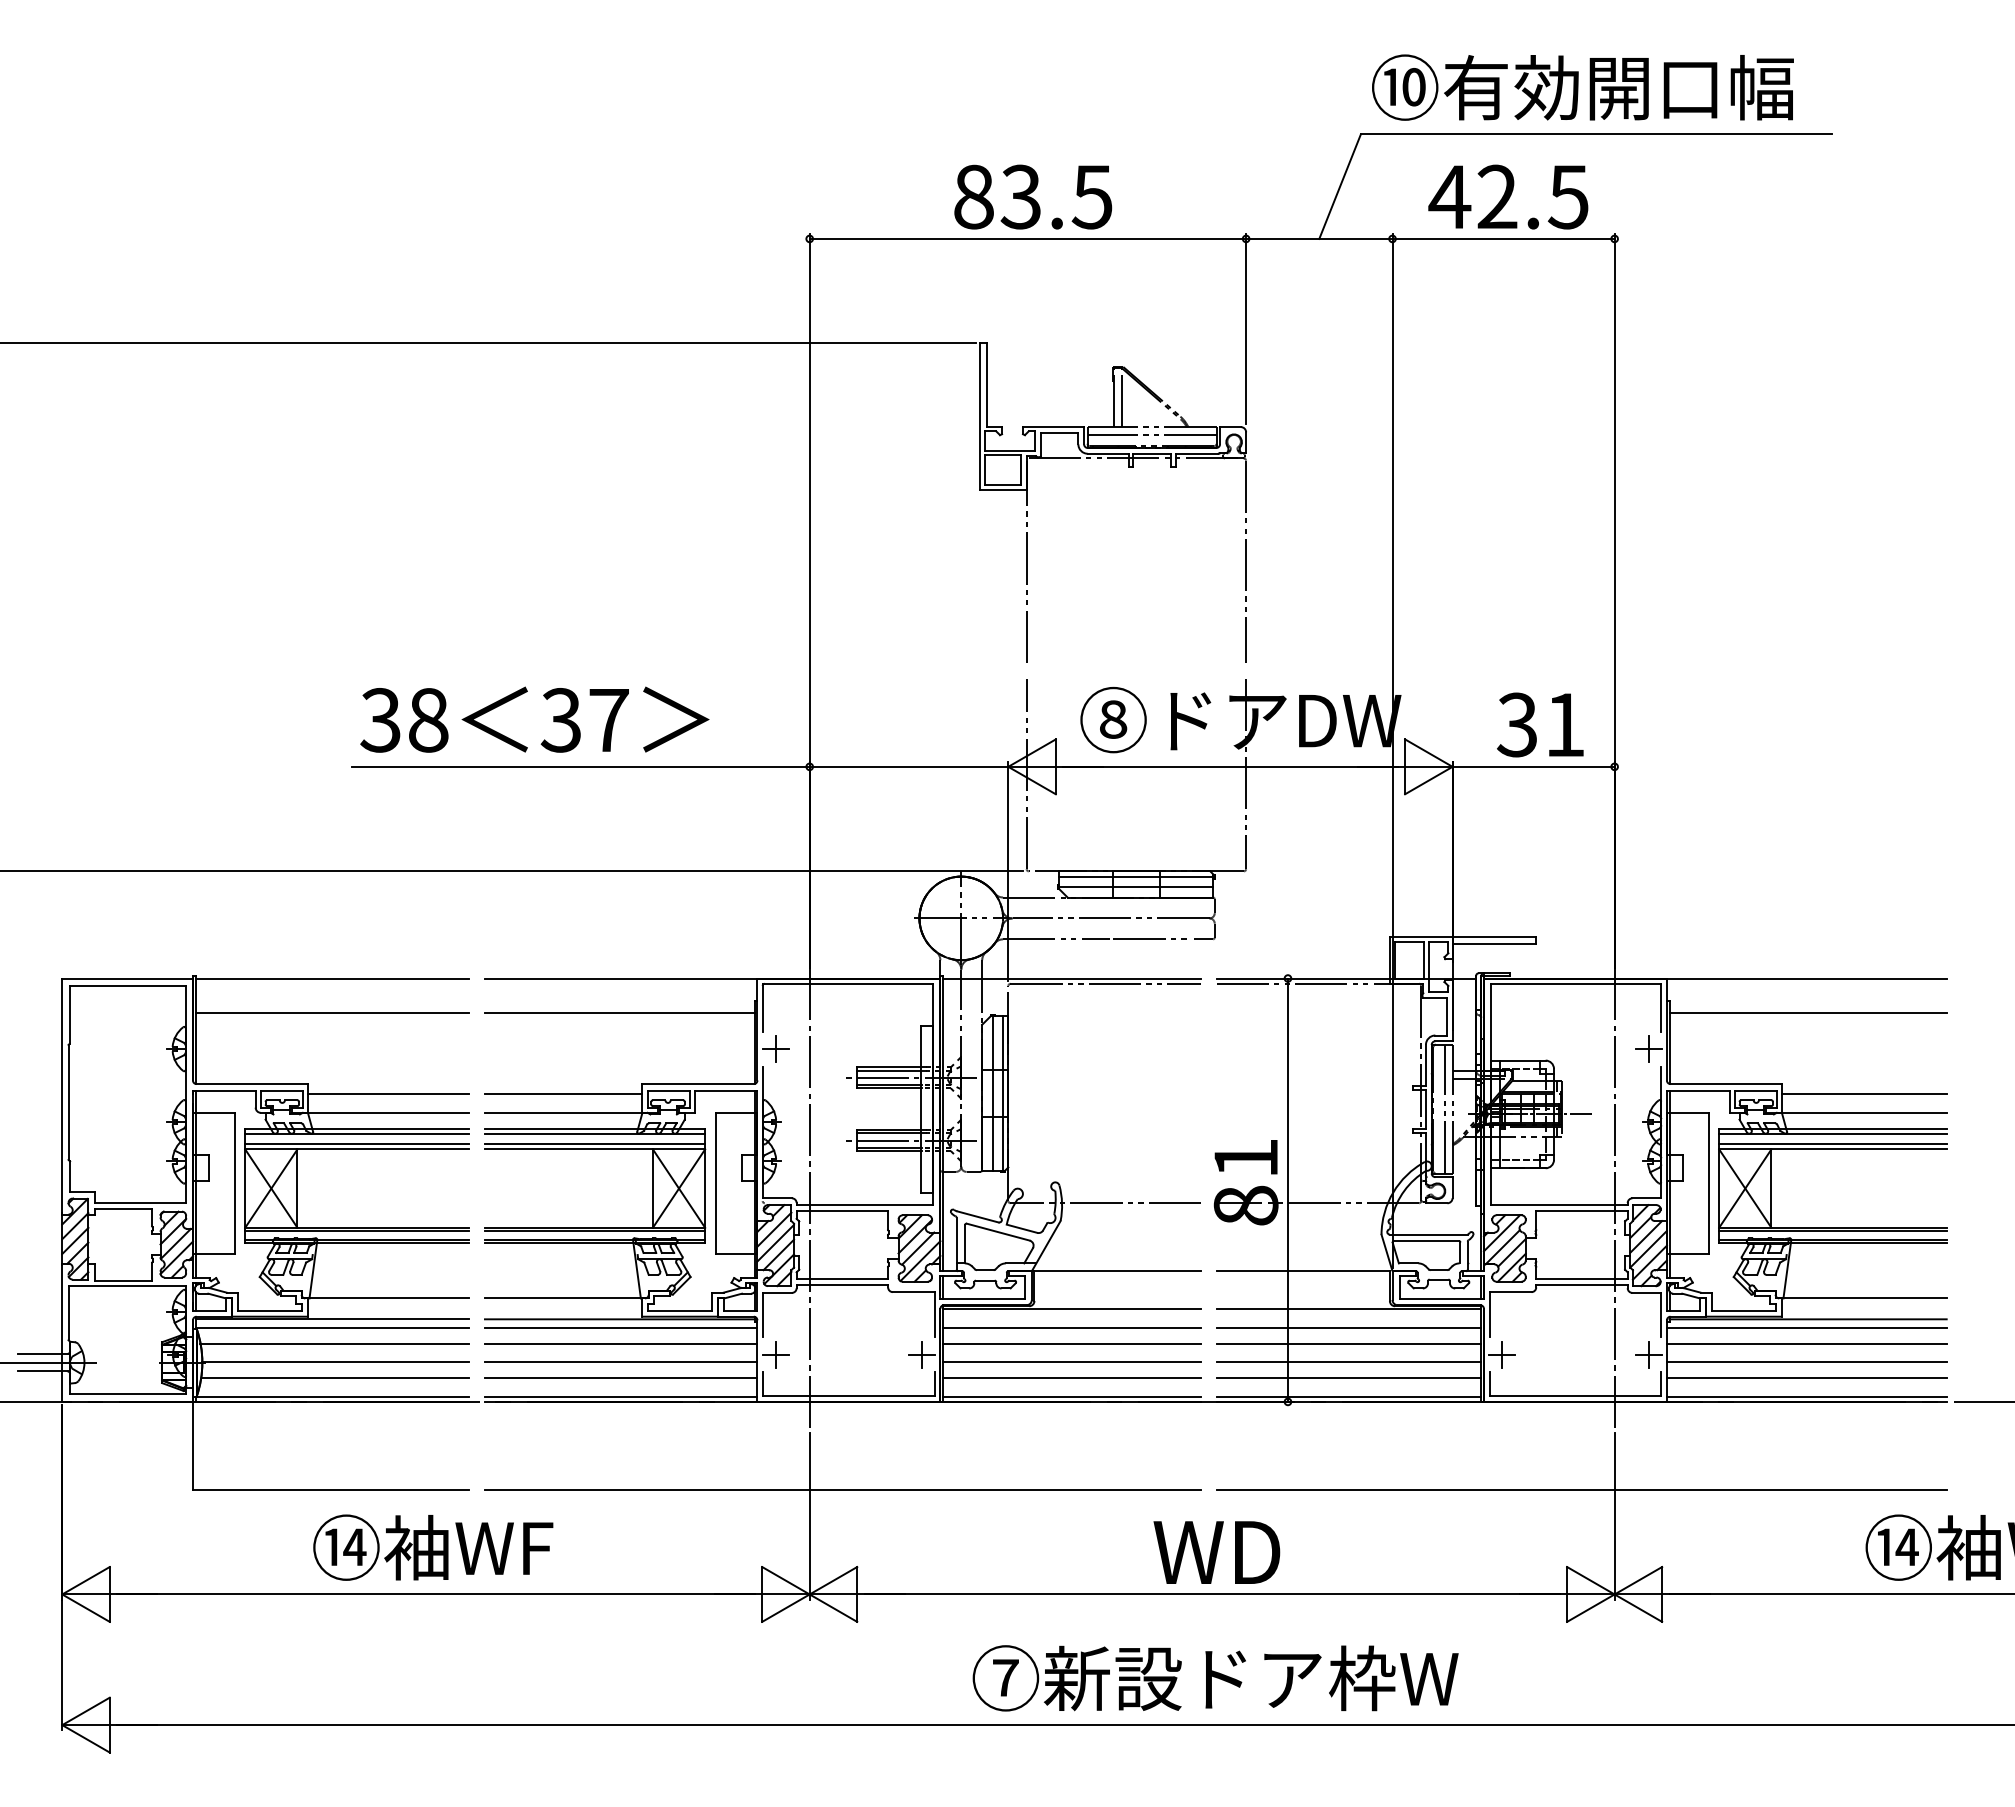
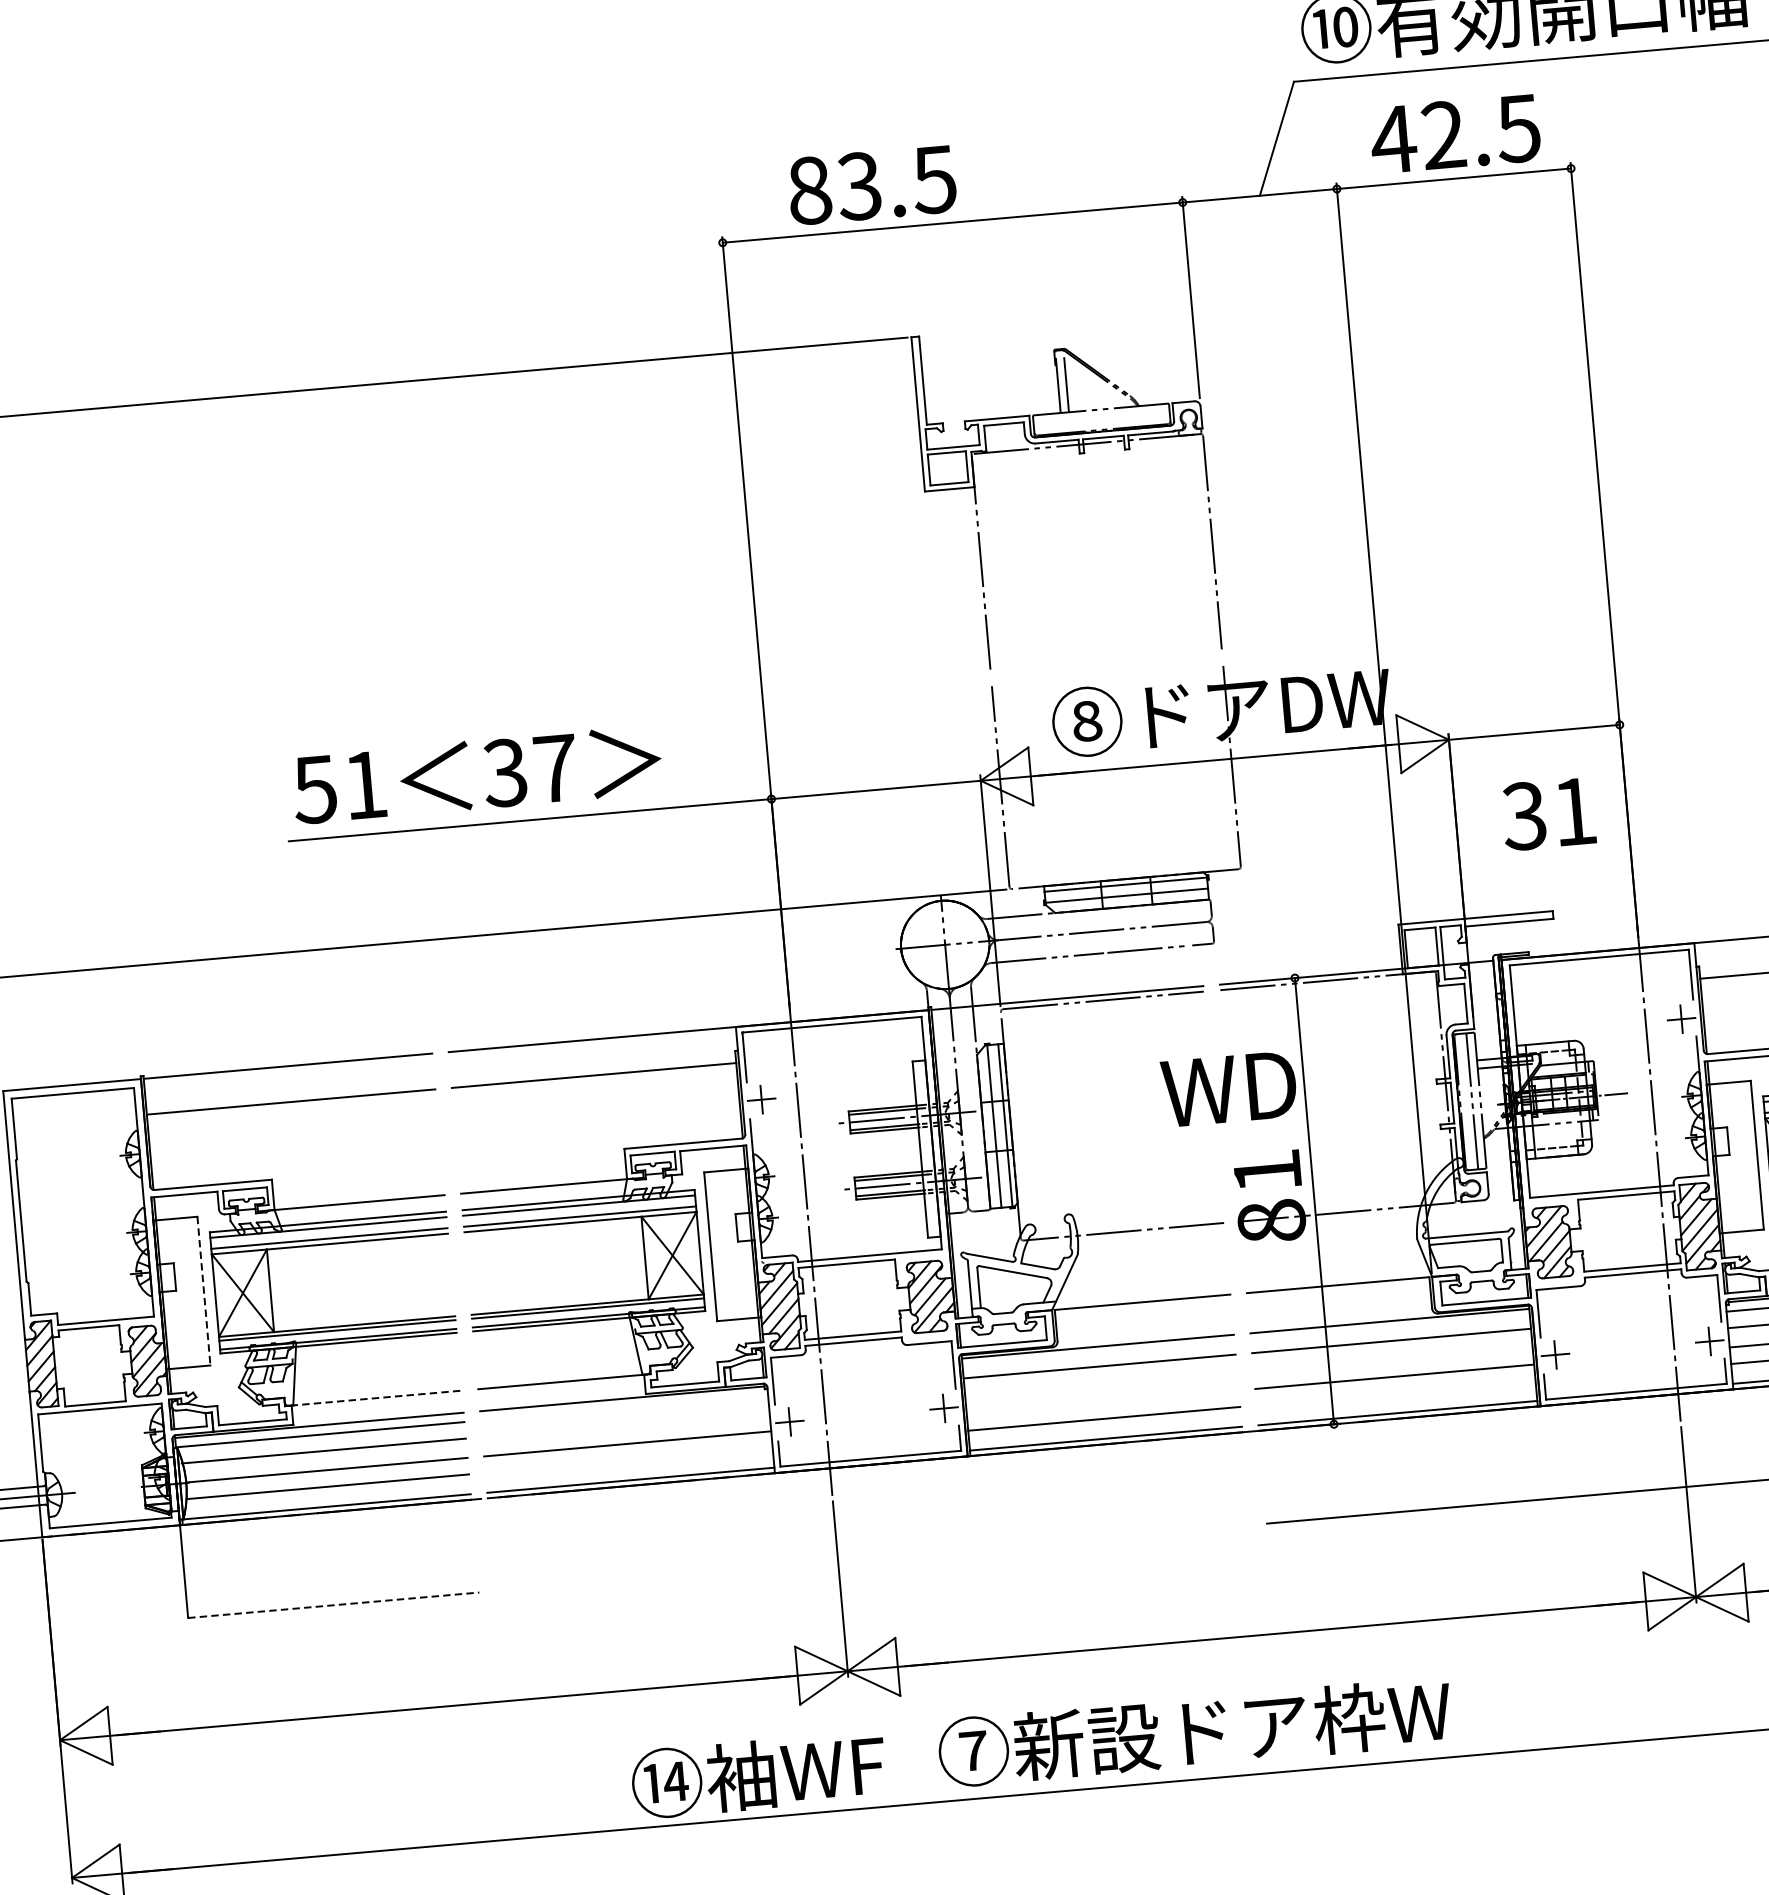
text: (1033, 196) -> (872, 184), moved
line: (1151, 434) -> (1101, 417), removed
text: (404, 720) -> (340, 787), 38 -> 51
text: (1540, 724) -> (1548, 813), moved
line: (388, 1093) -> (357, 1182), removed
line: (563, 1093) -> (542, 1166), removed
line: (234, 1183) -> (203, 1291), solid -> dashed
line: (388, 1298) -> (376, 1398), solid -> dashed
line: (620, 1328) -> (623, 1408), removed
line: (620, 1343) -> (625, 1424), removed
line: (1071, 1343) -> (1100, 1382), removed
line: (1348, 1343) -> (1392, 1357), removed
line: (1071, 1362) -> (1102, 1402), removed
line: (620, 1377) -> (628, 1460), removed
line: (1348, 1377) -> (1395, 1392), removed
line: (331, 1489) -> (334, 1604), solid -> dashed
line: (842, 1489) -> (872, 1557), removed
text: (433, 1547) -> (758, 1774), moved
text: (1216, 1552) -> (1228, 1088), moved
text: (1215, 1678) -> (1194, 1732), moved

